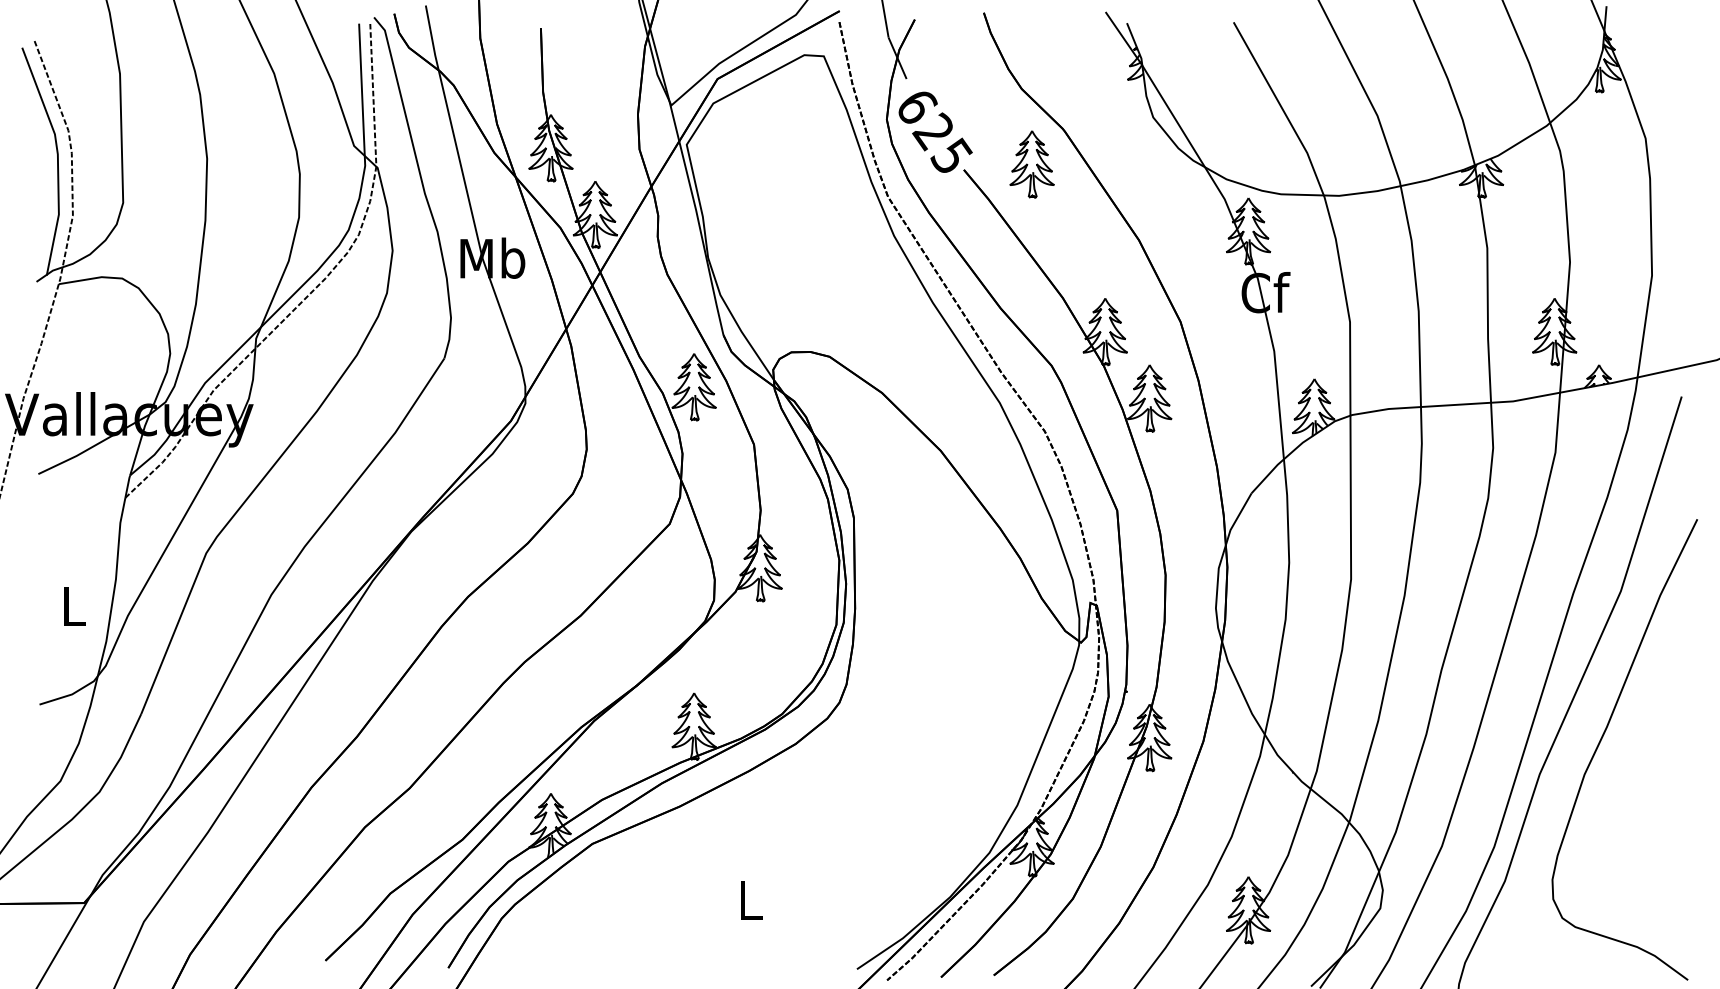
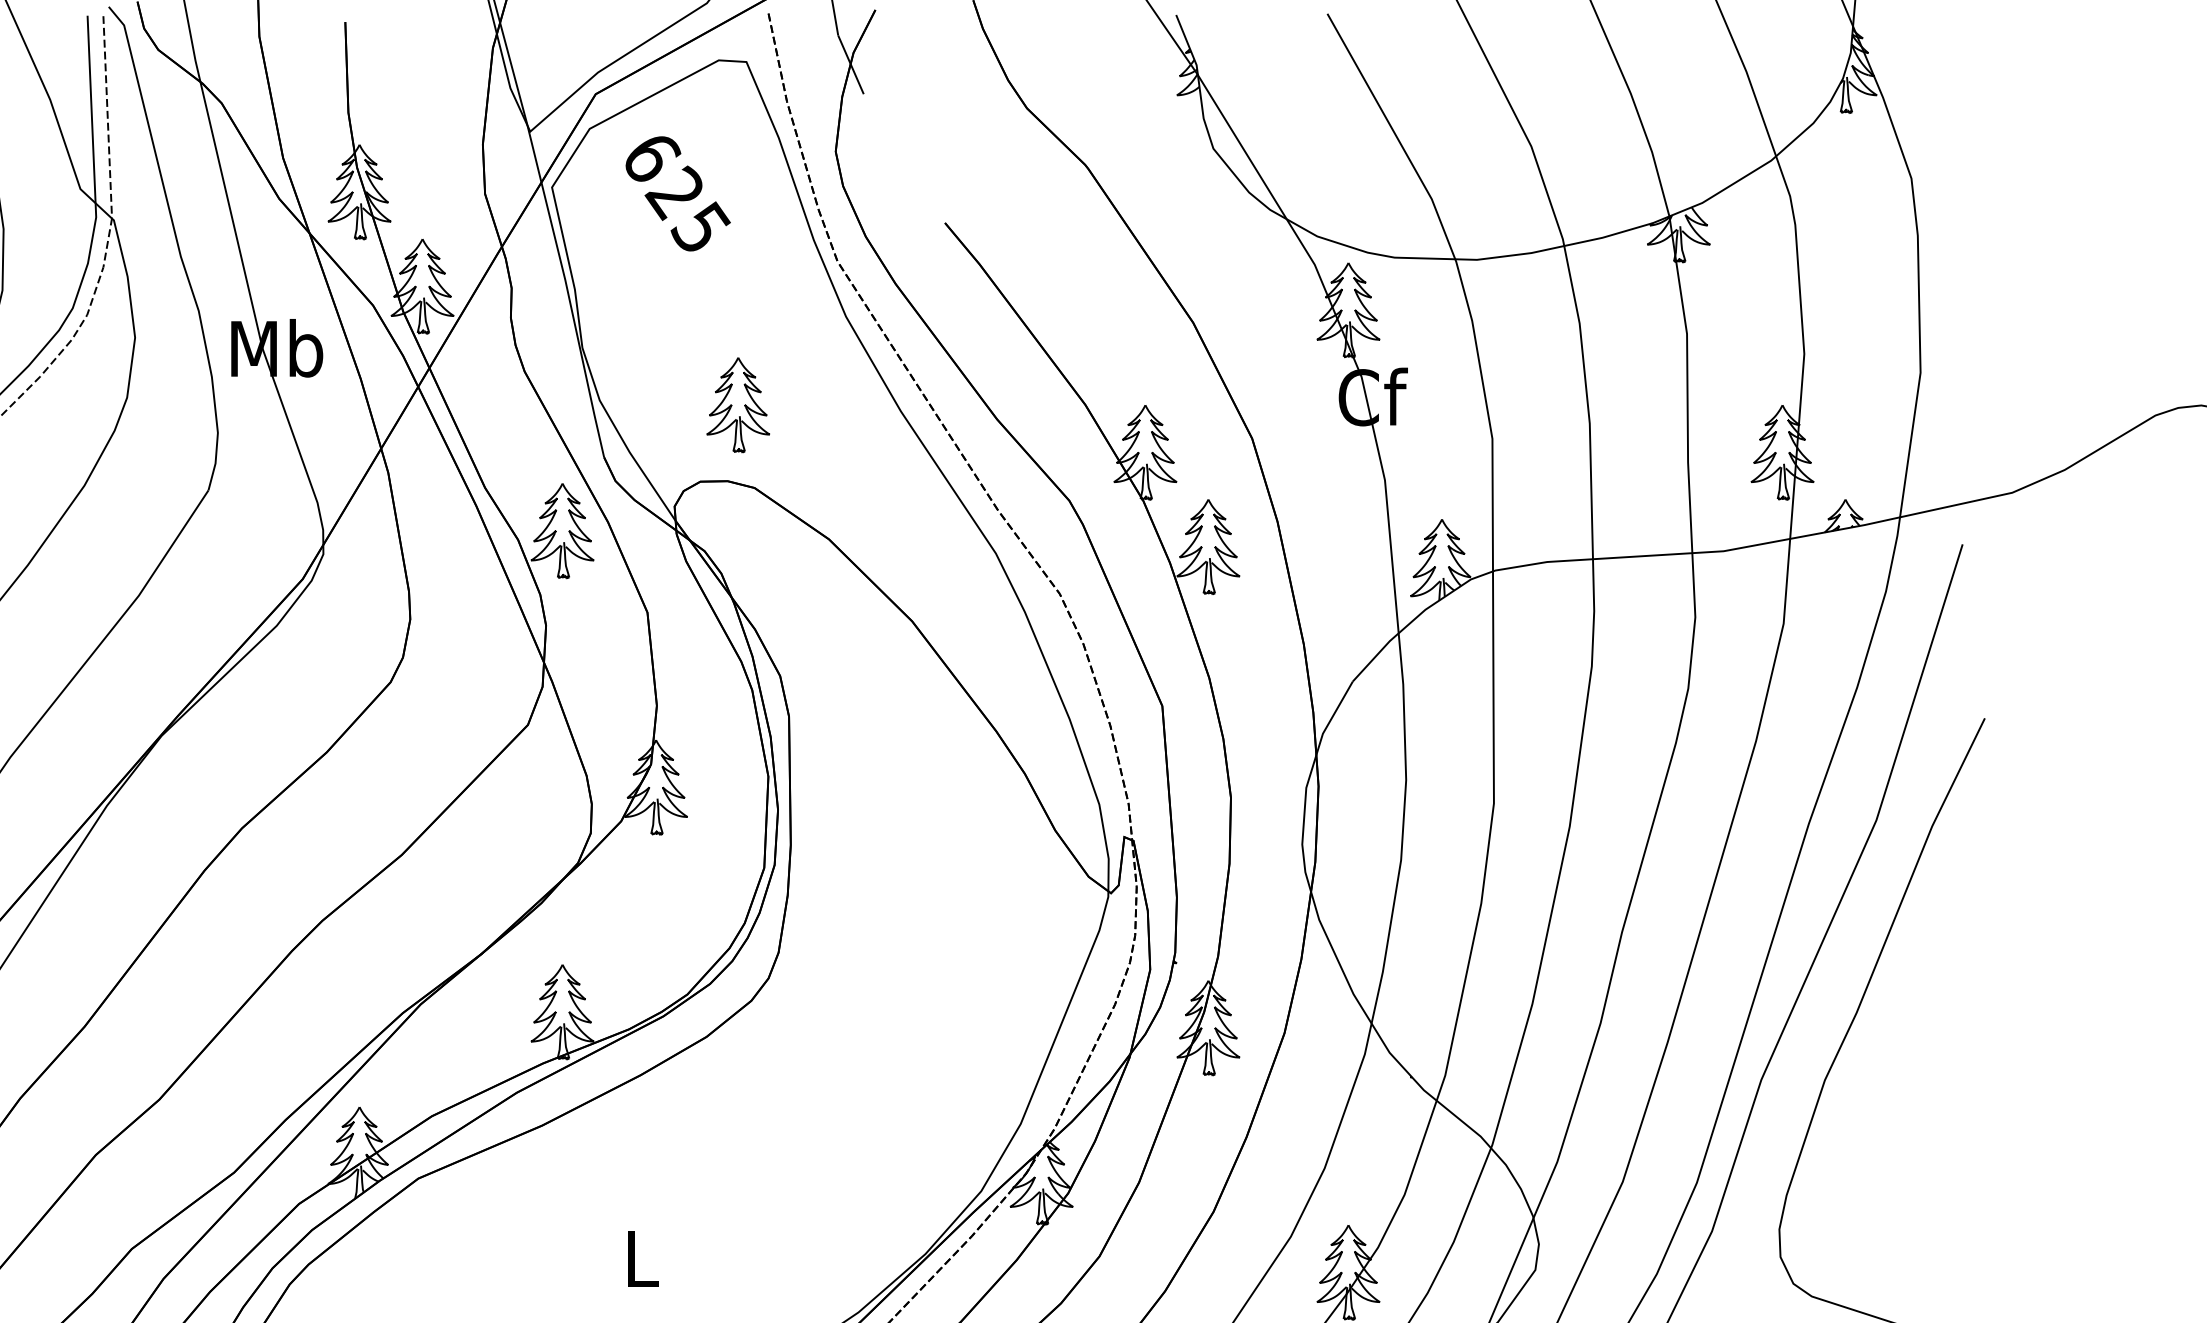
text: (935, 131) -> (677, 192), moved
part: (1031, 164) -> (737, 405), moved

